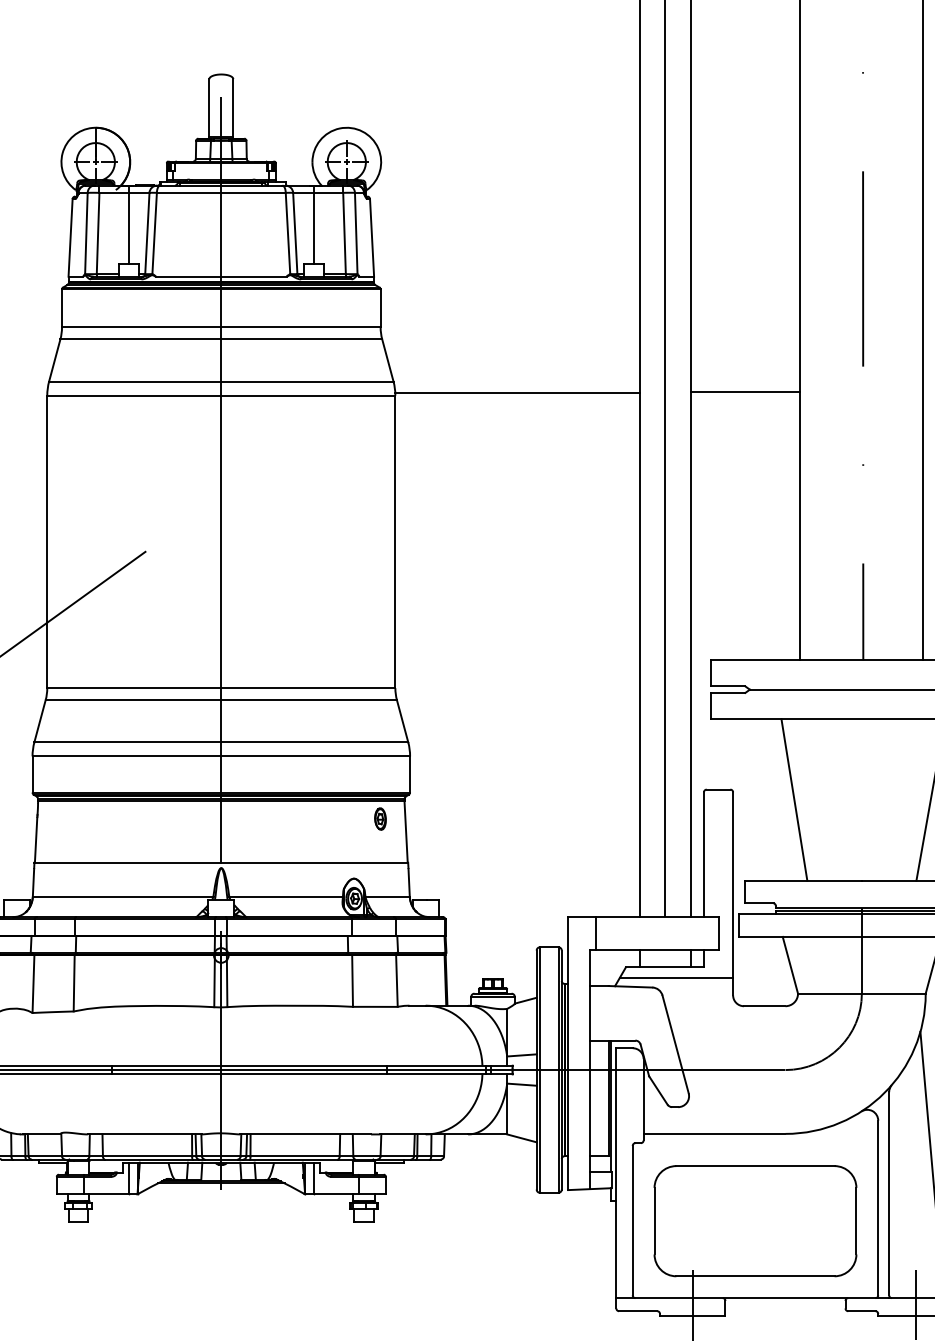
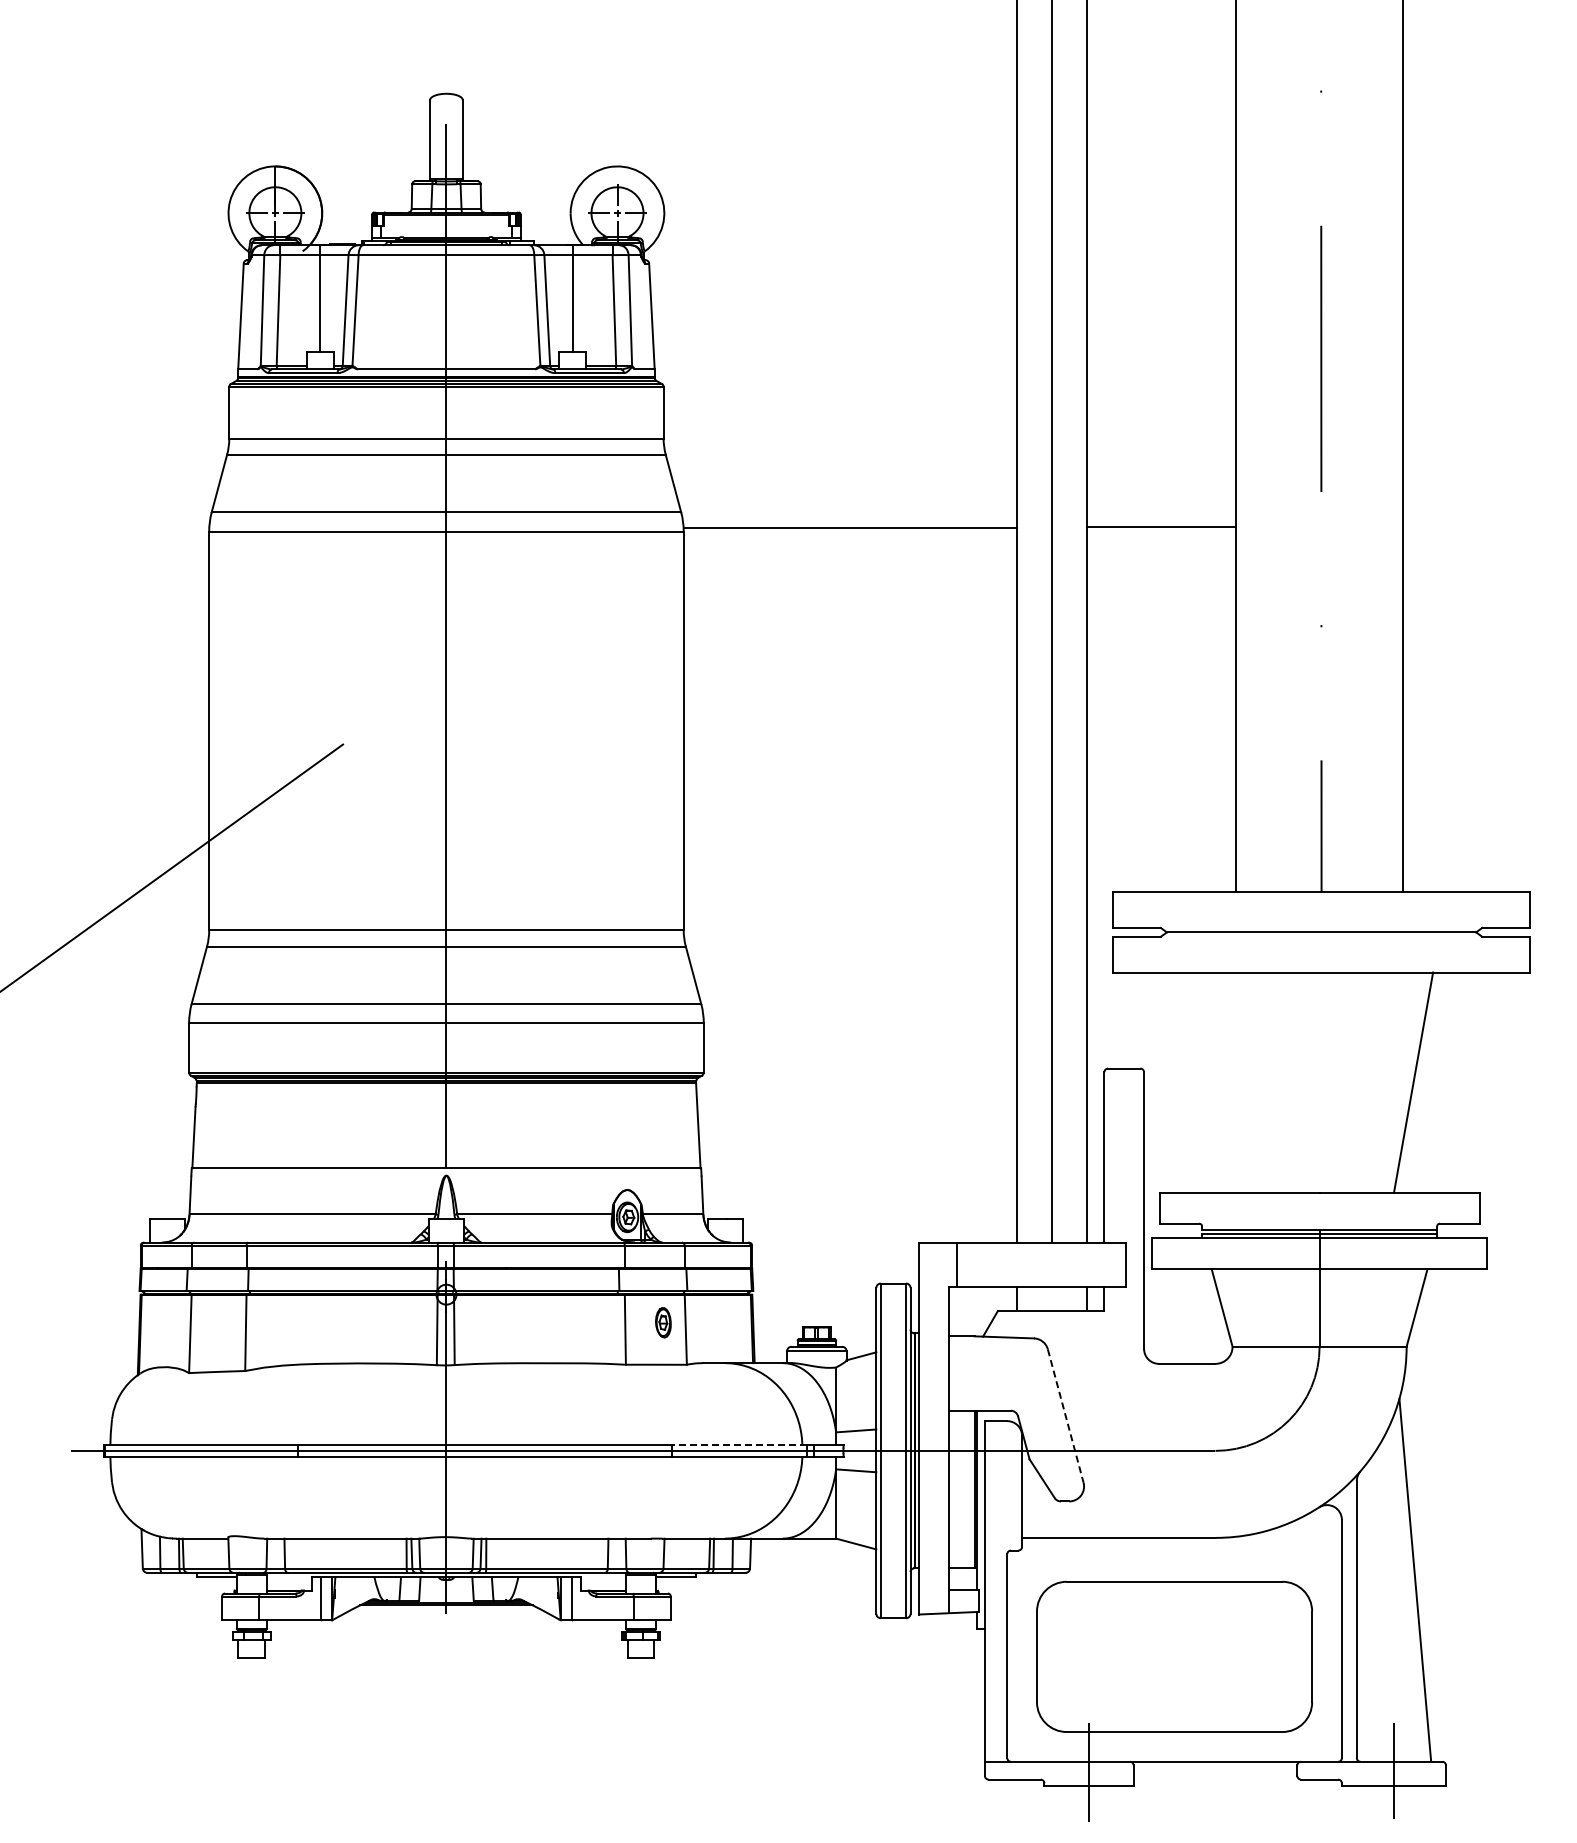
line: (794, 799) -> (1227, 1082), removed
part: (380, 818) -> (663, 1322), moved
line: (676, 978) -> (1066, 1325), removed
line: (675, 1044) -> (1065, 1416), solid -> dashed
line: (436, 1065) -> (739, 1444), solid -> dashed

